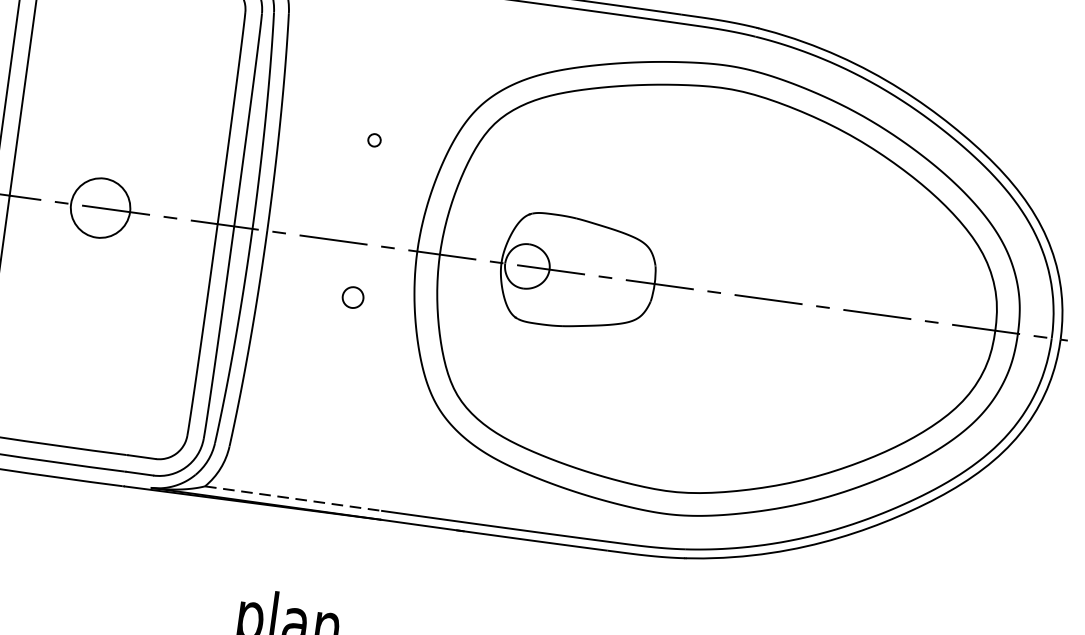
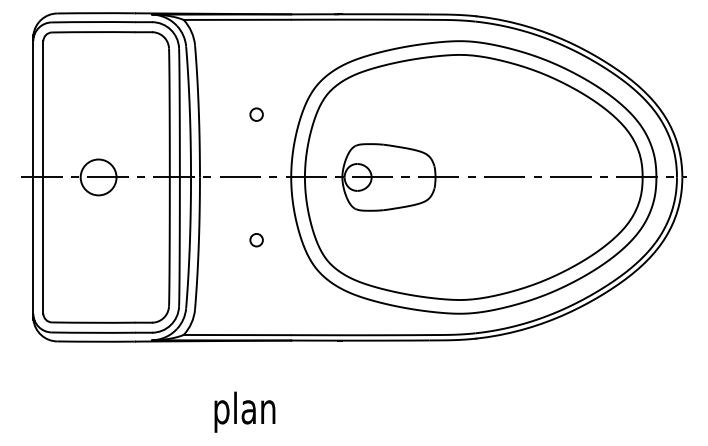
circle: (374, 140) -> (256, 114), size x1.67
circle: (352, 298) -> (256, 240), moved
line: (293, 499) -> (237, 335), dashed -> solid

